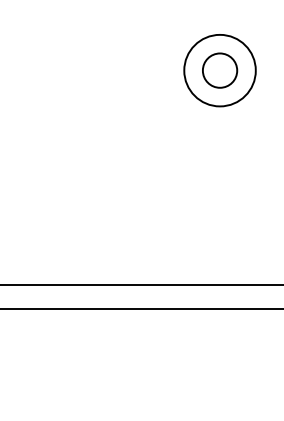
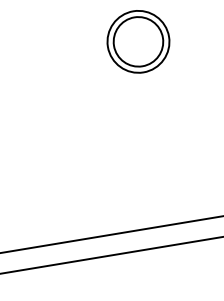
circle: (219, 70) -> (137, 41), size x1.67

